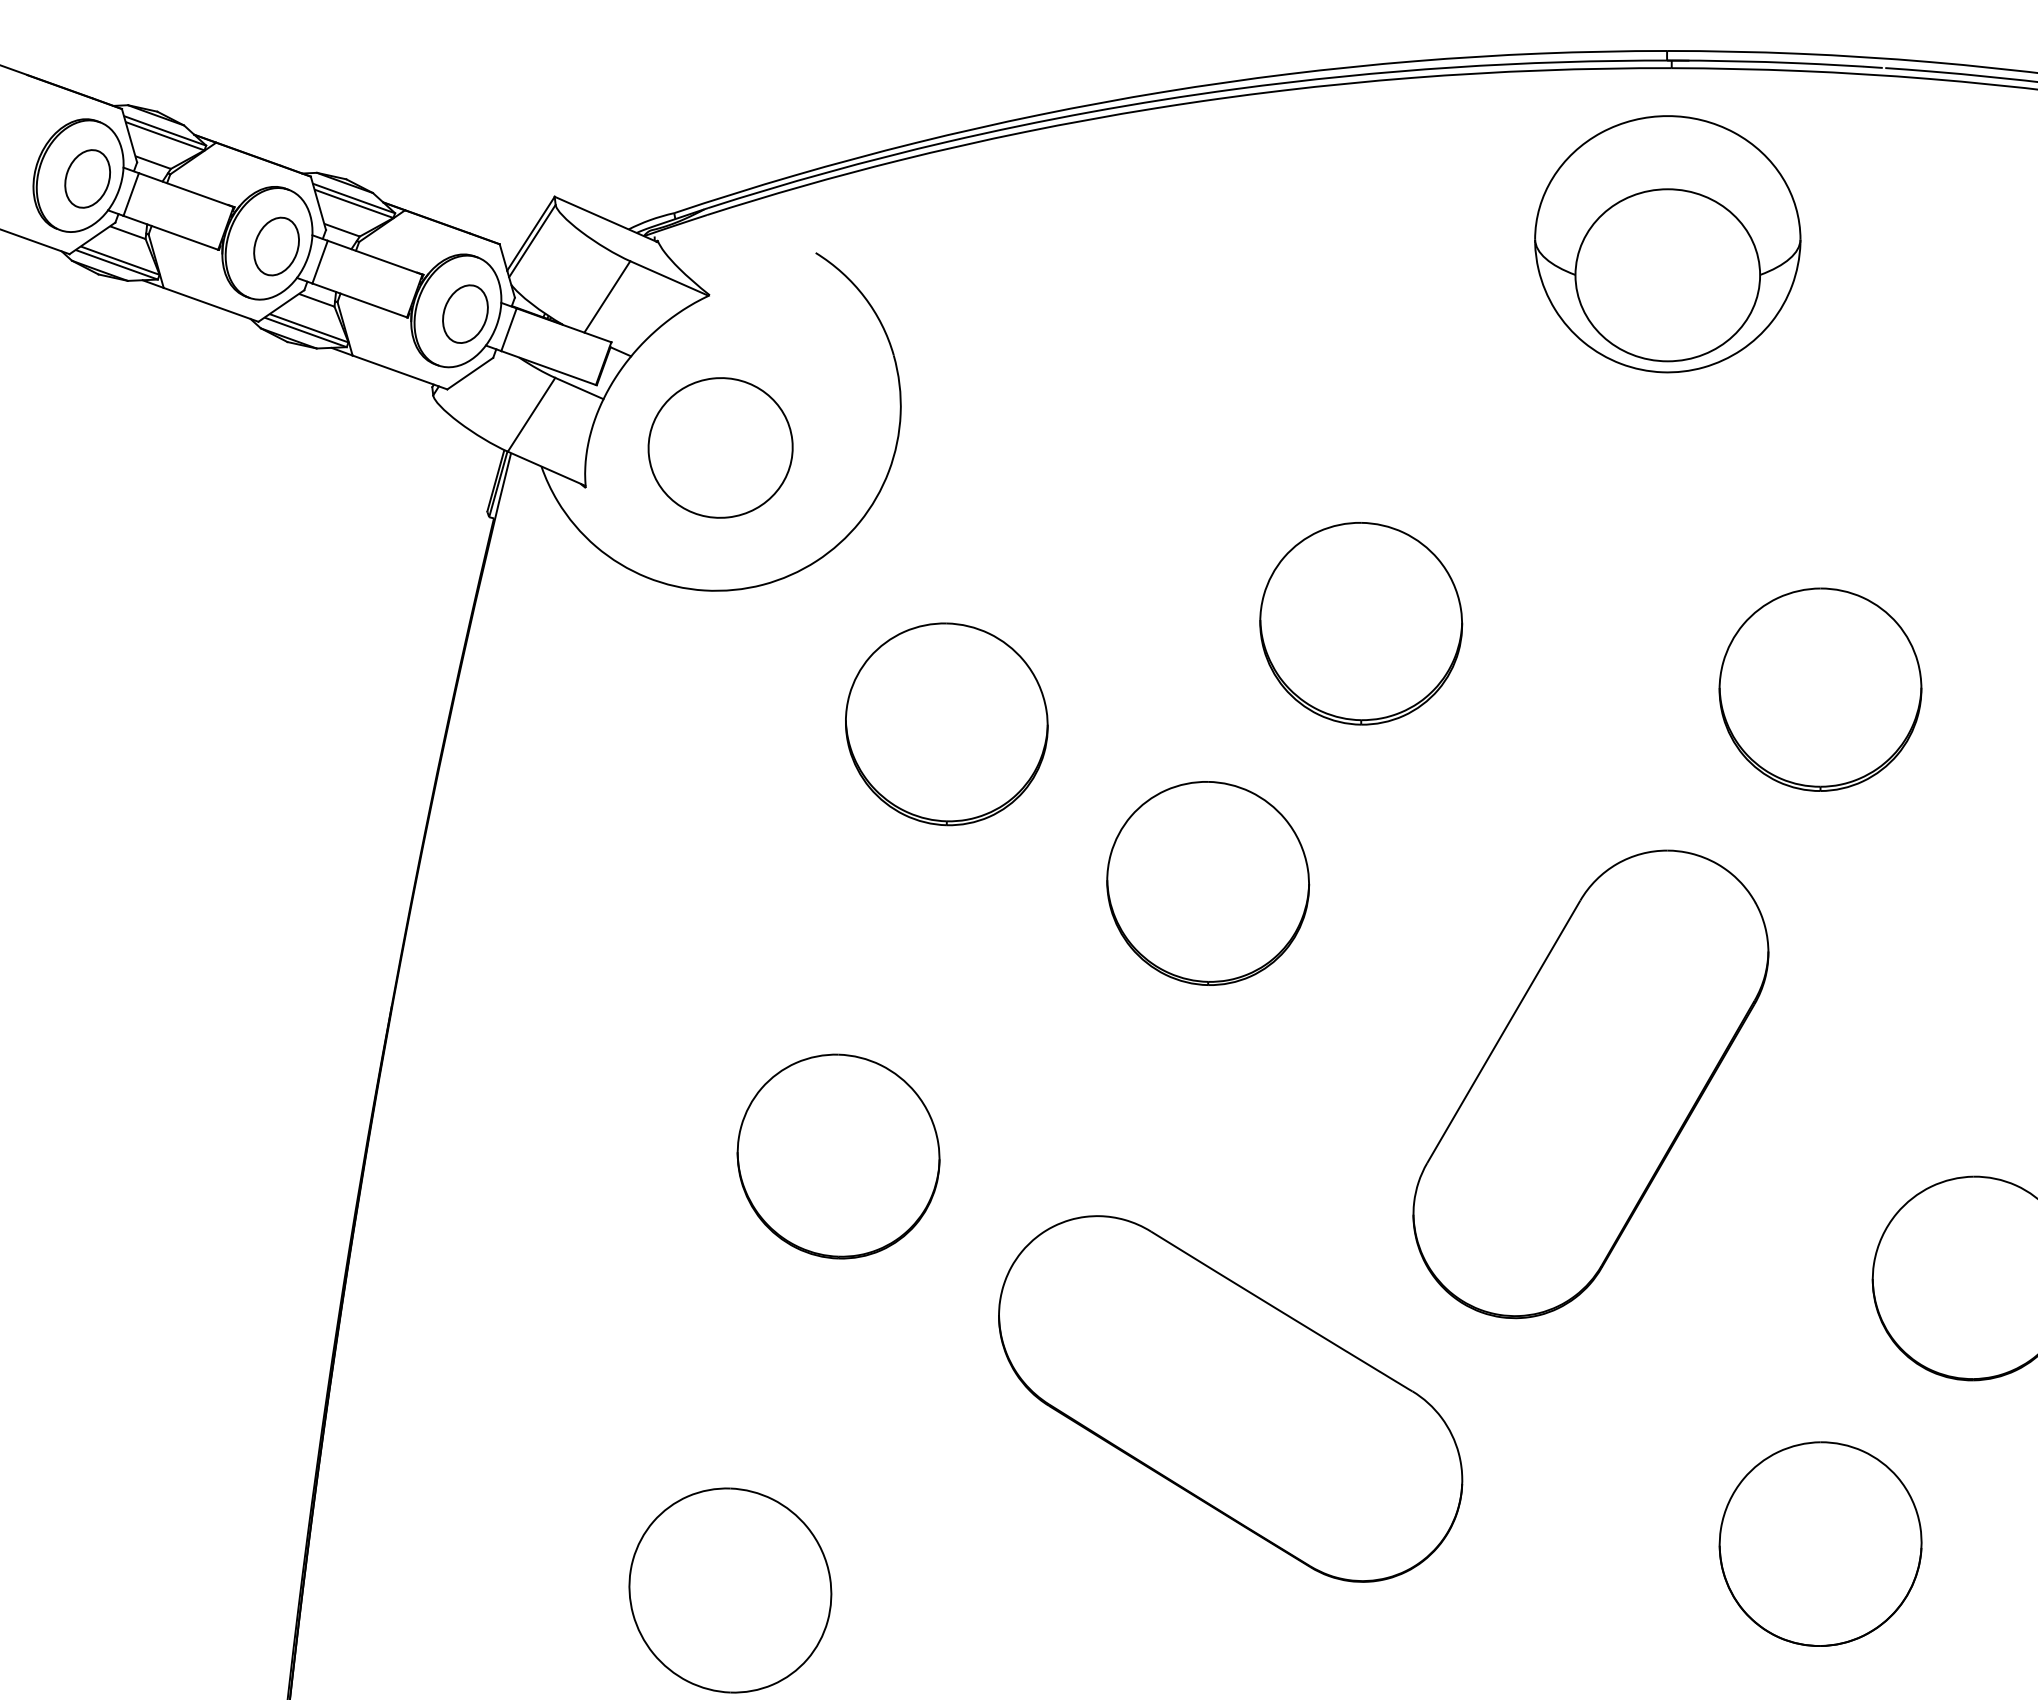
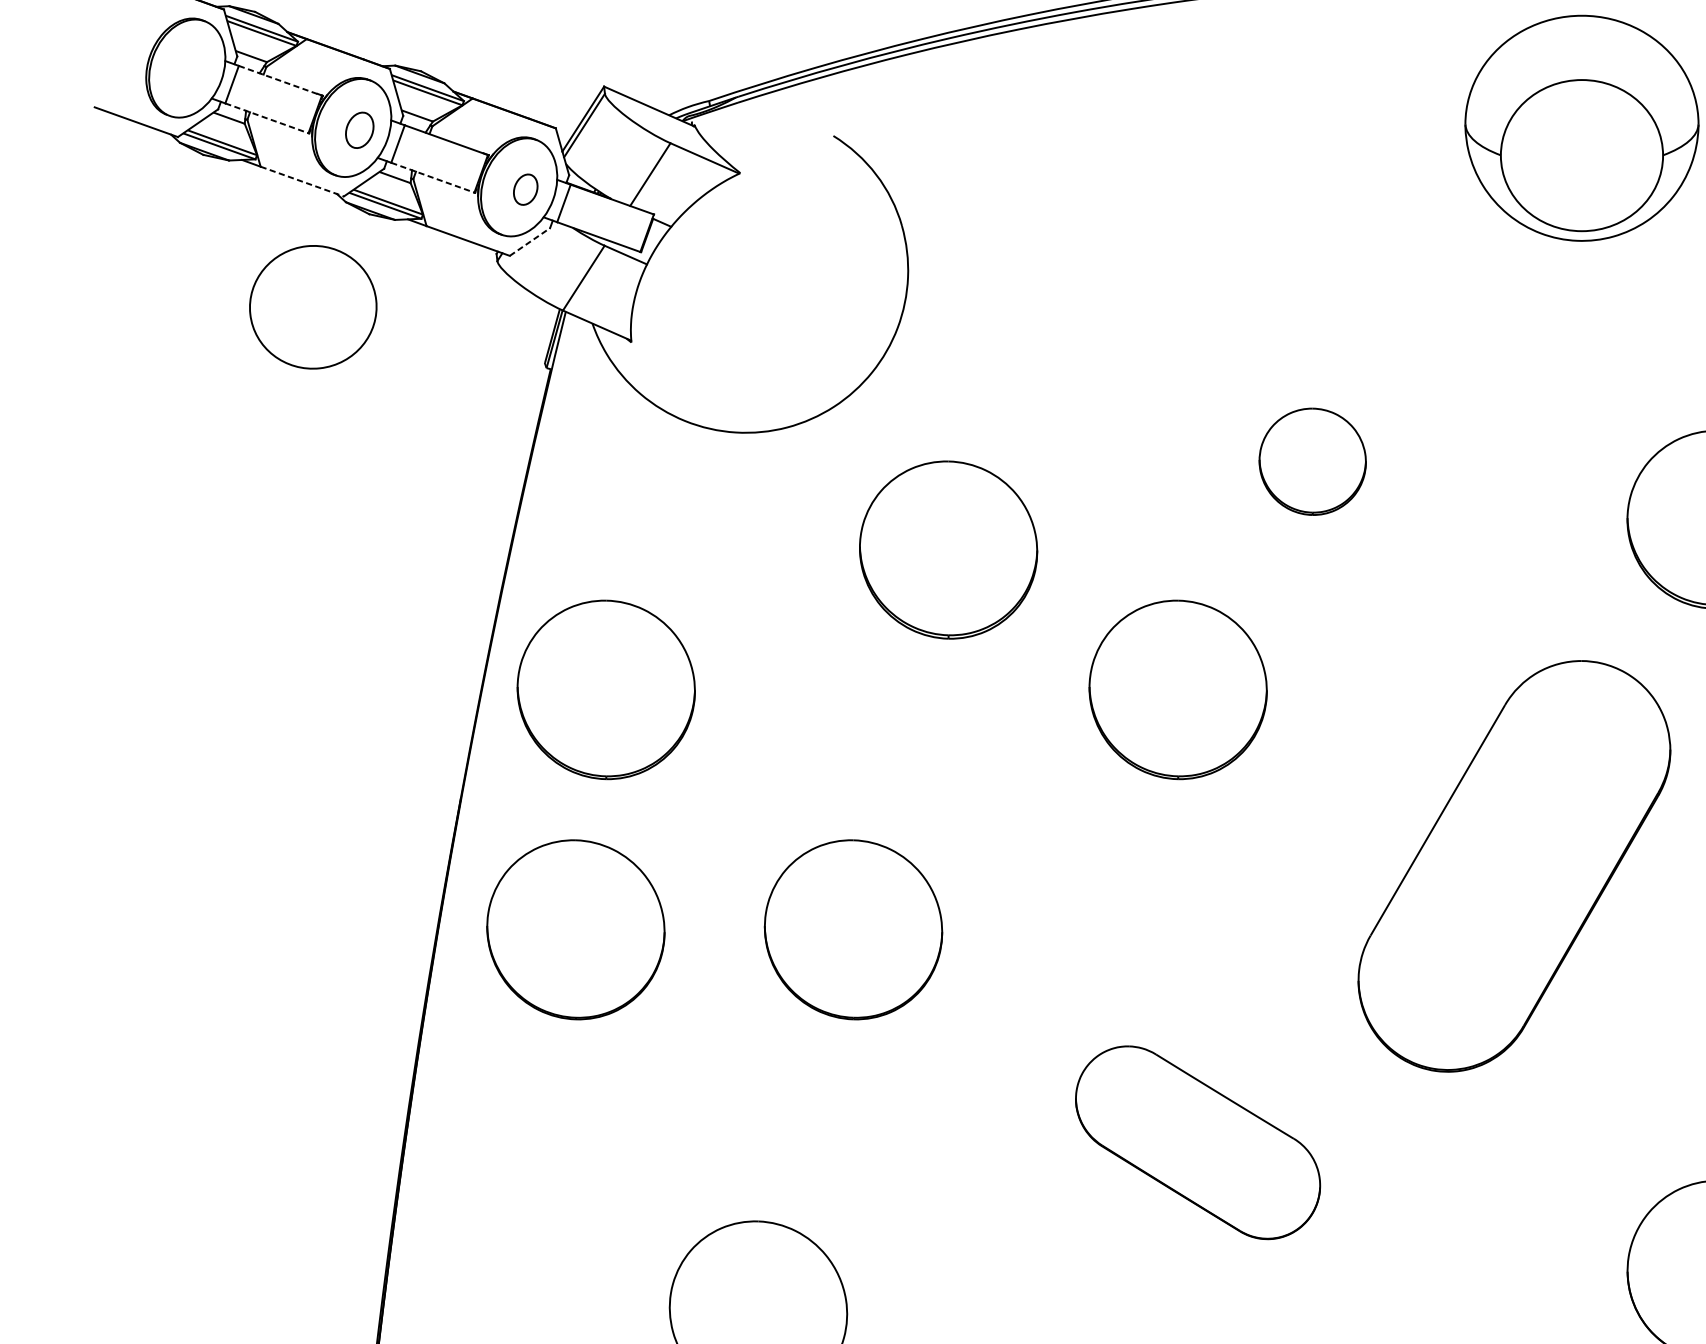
part: (87, 178) -> (193, 70), removed
line: (186, 190) -> (280, 81), solid -> dashed
line: (171, 233) -> (267, 118), solid -> dashed
part: (276, 246) -> (359, 130), size x0.7
line: (360, 300) -> (433, 177), solid -> dashed
line: (211, 305) -> (302, 182), solid -> dashed
part: (465, 313) -> (525, 189), size x0.6
line: (470, 373) -> (530, 241), solid -> dashed
part: (720, 447) -> (313, 306), moved
part: (1361, 623) -> (1312, 461), size x0.6
part: (557, 883) -> (606, 689), added
part: (522, 1156) -> (575, 929), added
part: (1230, 1398) -> (1197, 1142), size x0.6

